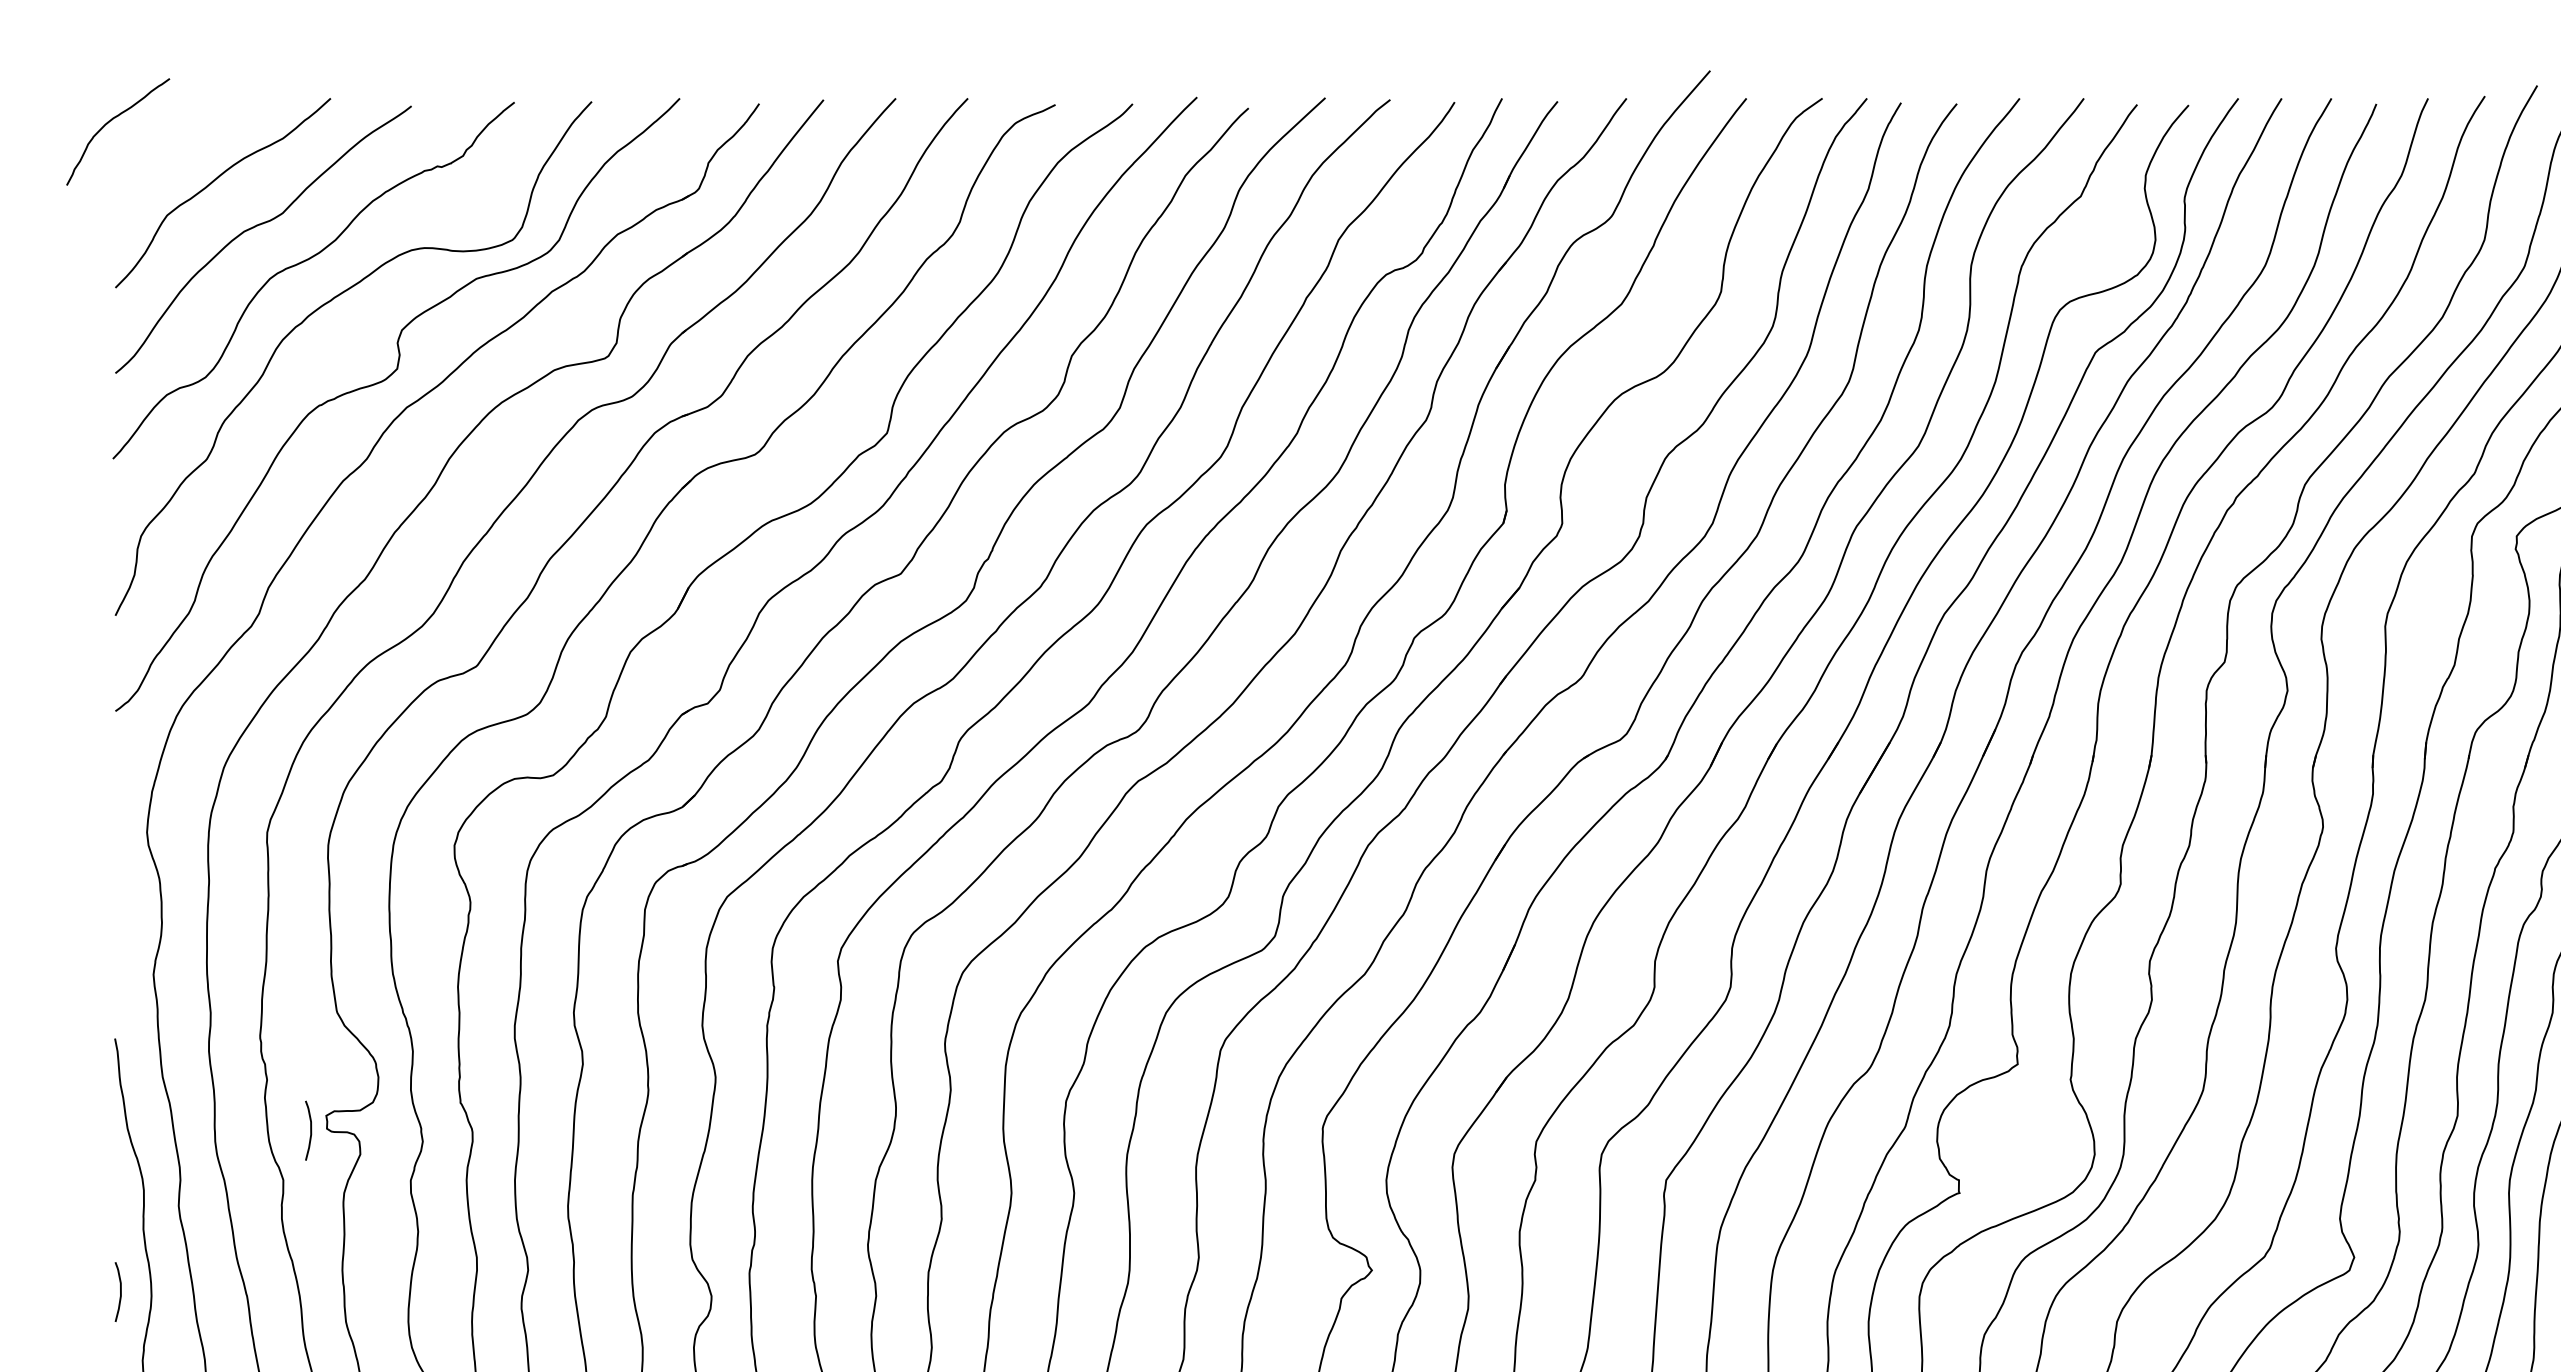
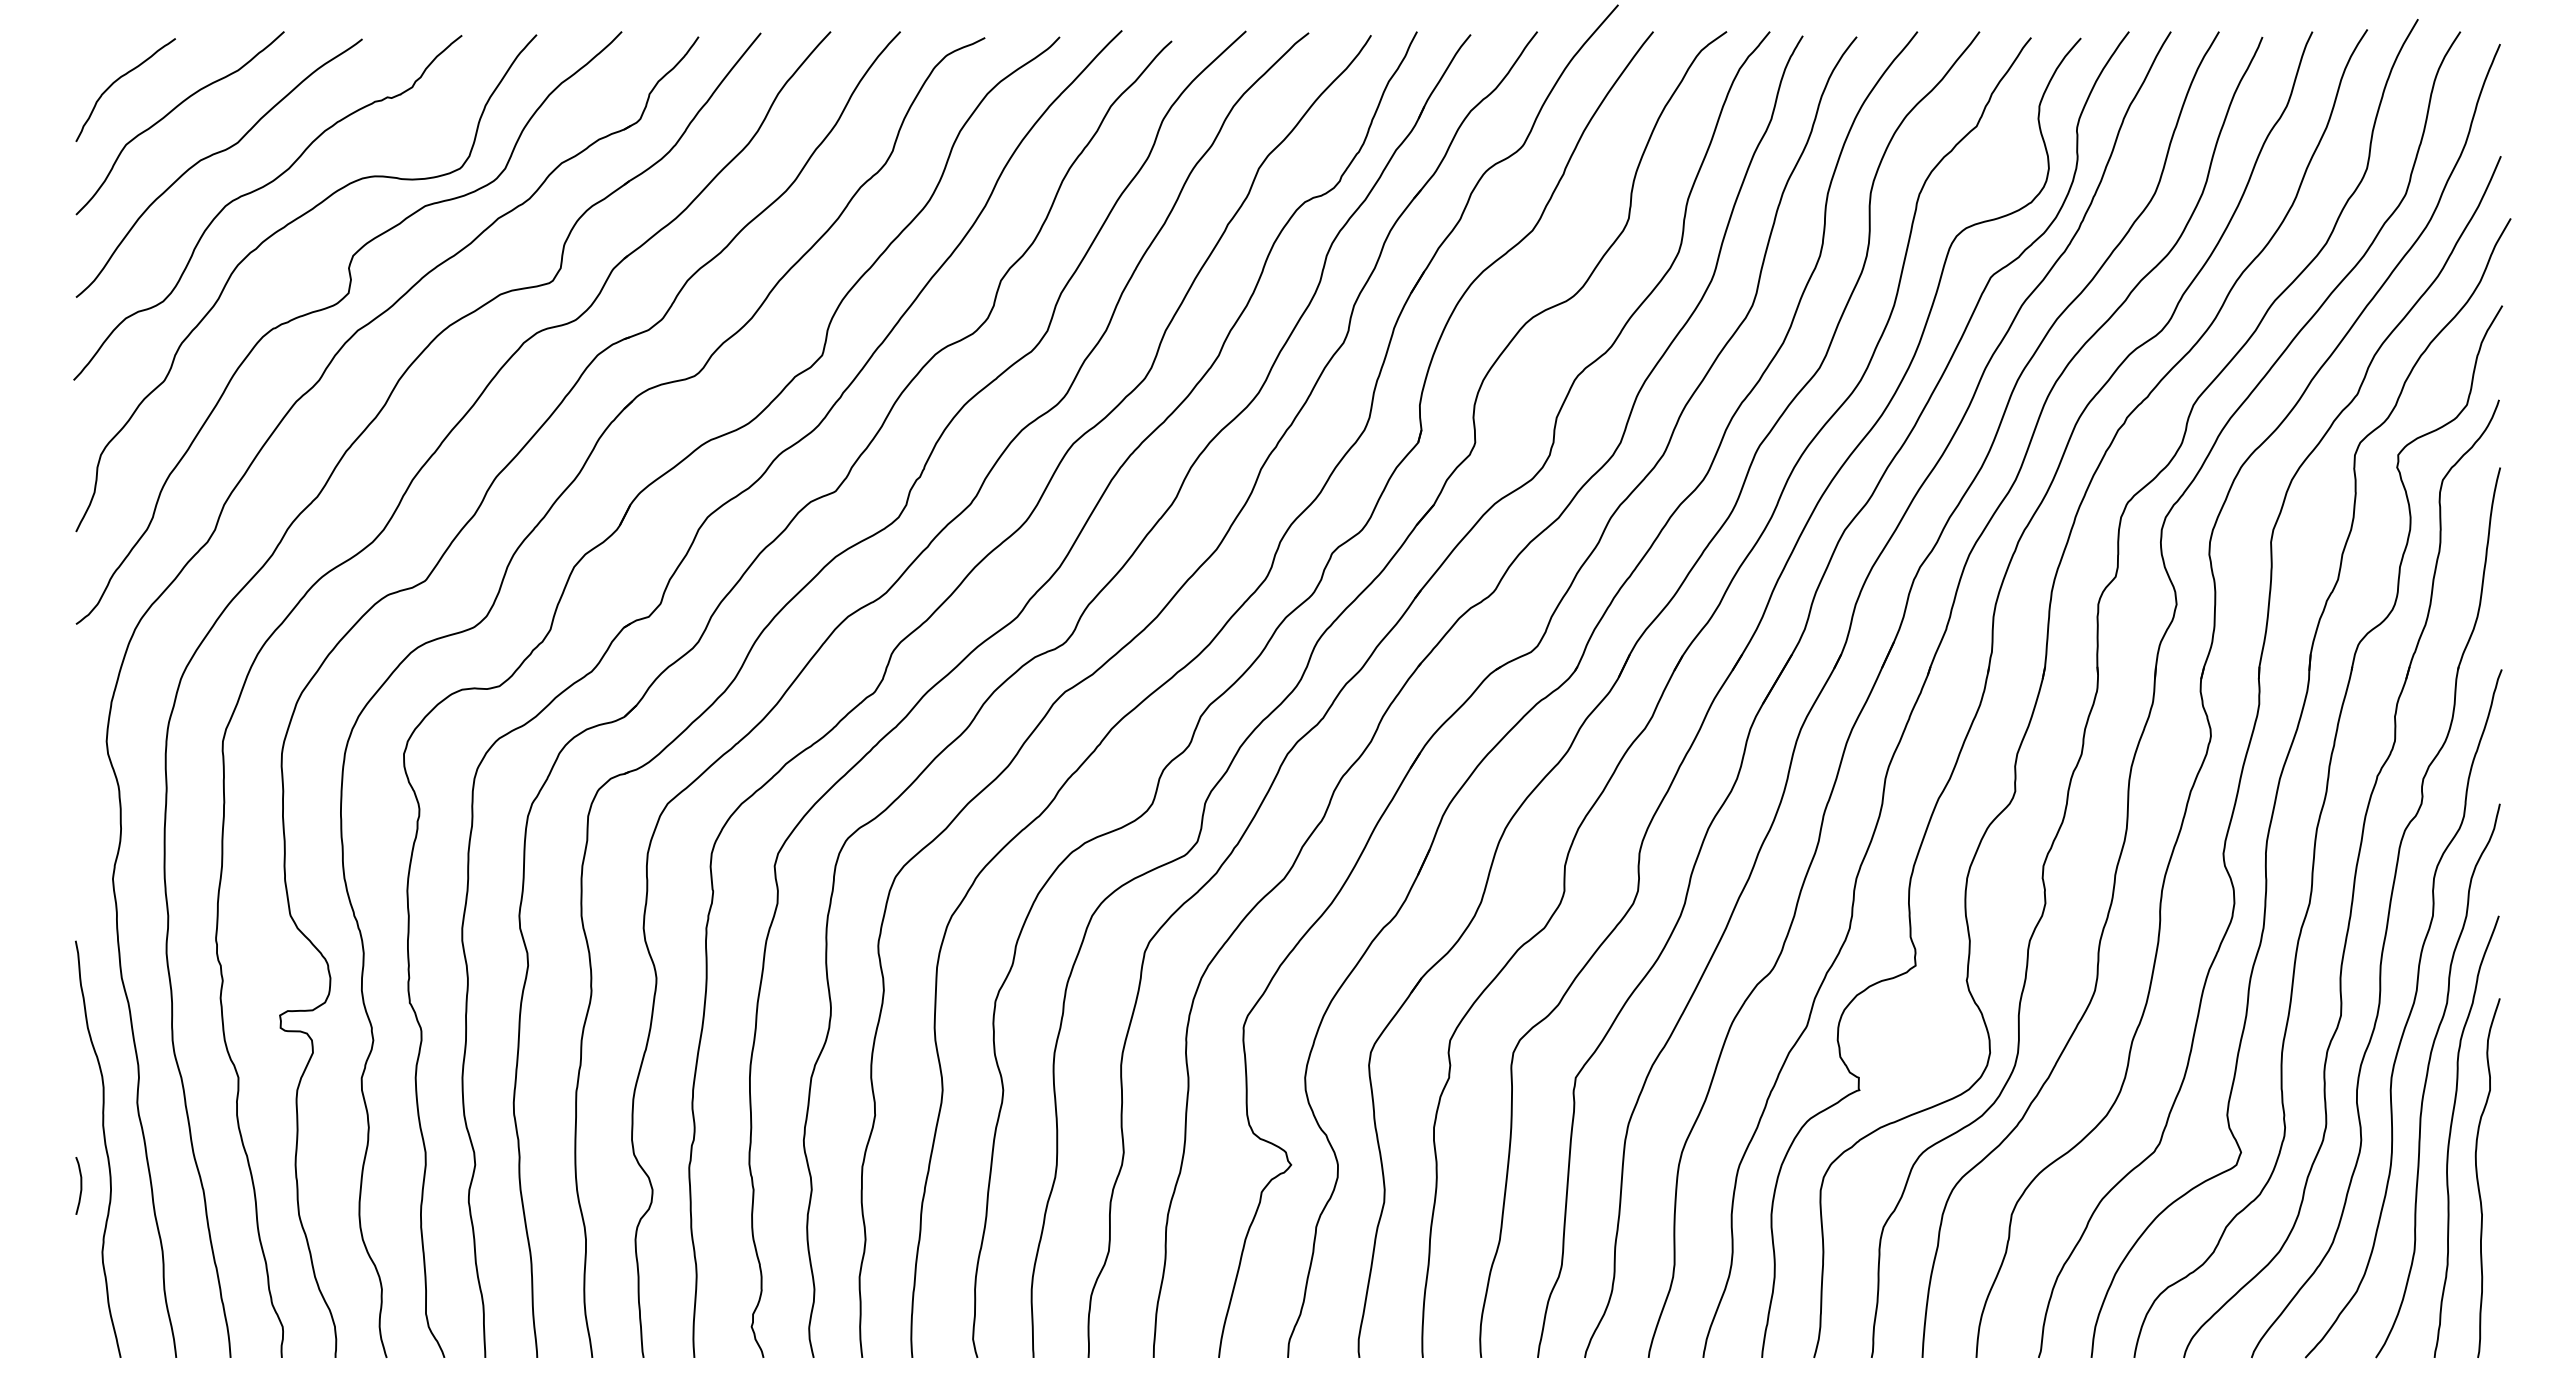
curve: (110, 122) -> (118, 80), moved
curve: (310, 1130) -> (264, 1029), removed

